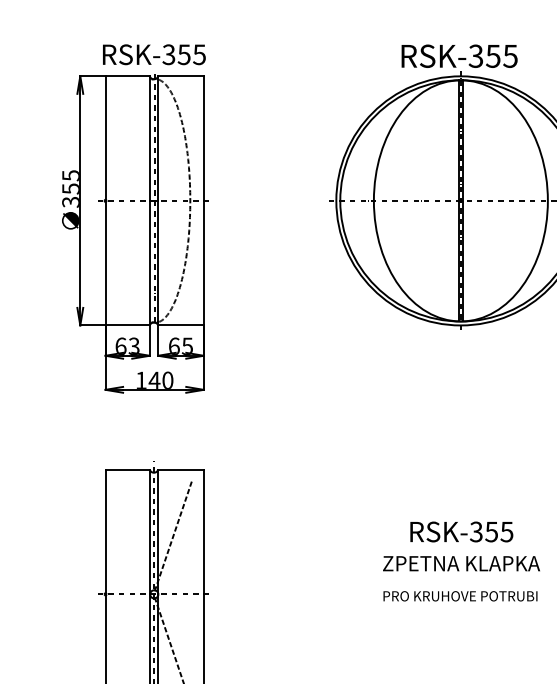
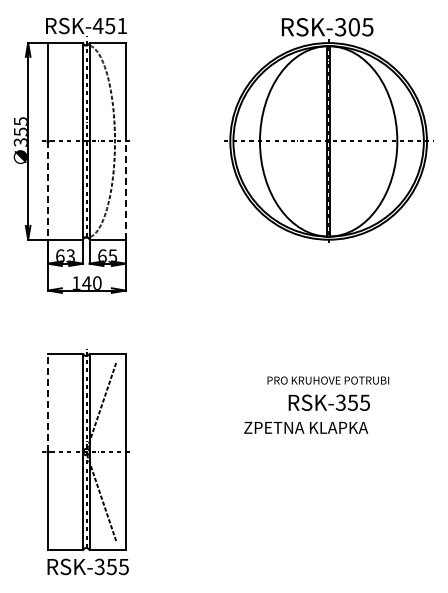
text: (183, 54) -> (109, 25), RSK-355 -> RSK-451
text: (492, 56) -> (353, 27), RSK-355 -> RSK-305
line: (203, 263) -> (125, 190), solid -> dashed
line: (106, 264) -> (48, 191), solid -> dashed
line: (106, 531) -> (48, 402), solid -> dashed
text: (461, 563) -> (306, 427), moved
text: (460, 596) -> (328, 380), moved

